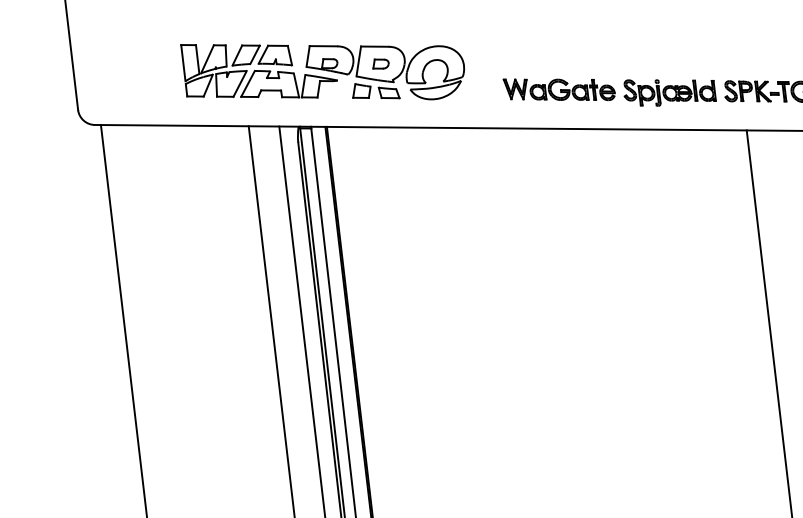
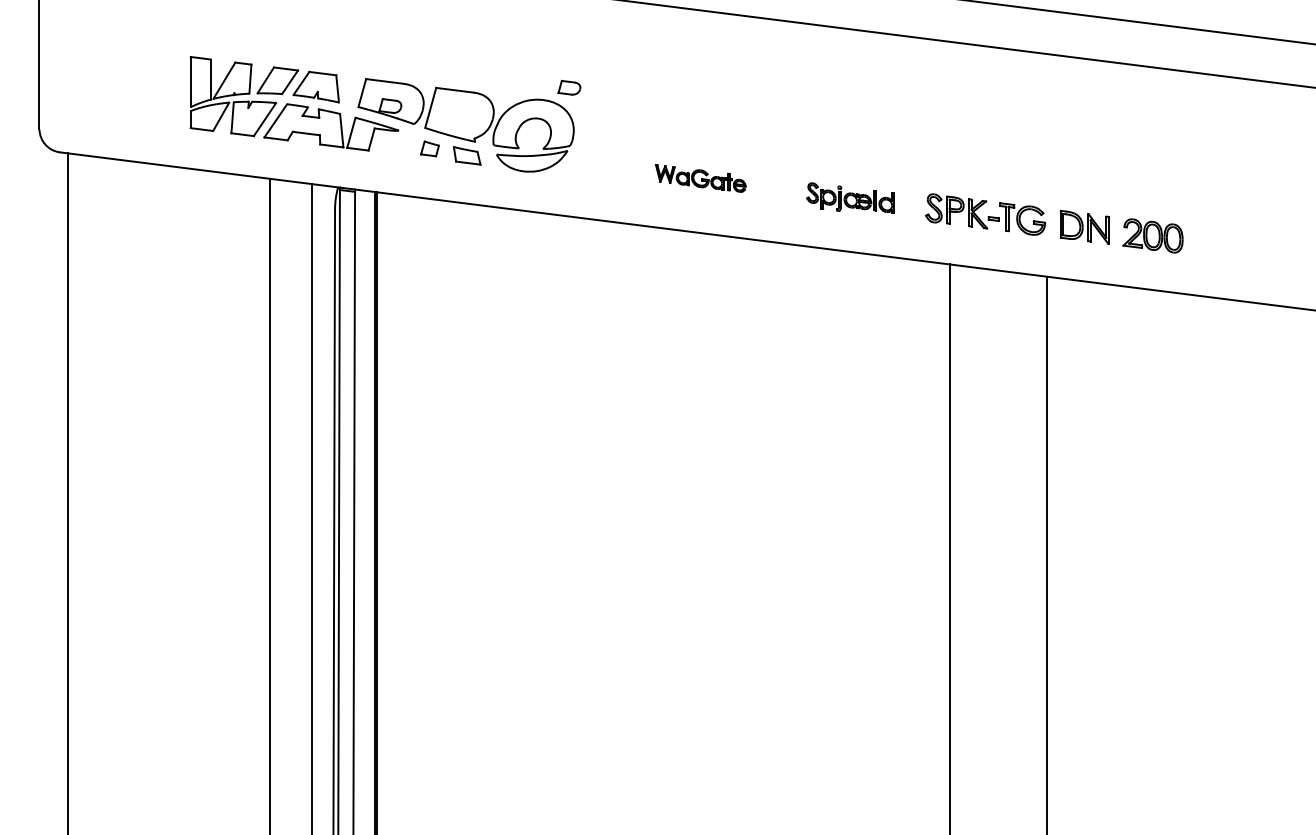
part: (380, 63) -> (569, 87), moved
part: (559, 89) -> (700, 178), size x0.6
part: (361, 90) -> (429, 148), size x0.7
part: (669, 90) -> (850, 197), size x0.7

